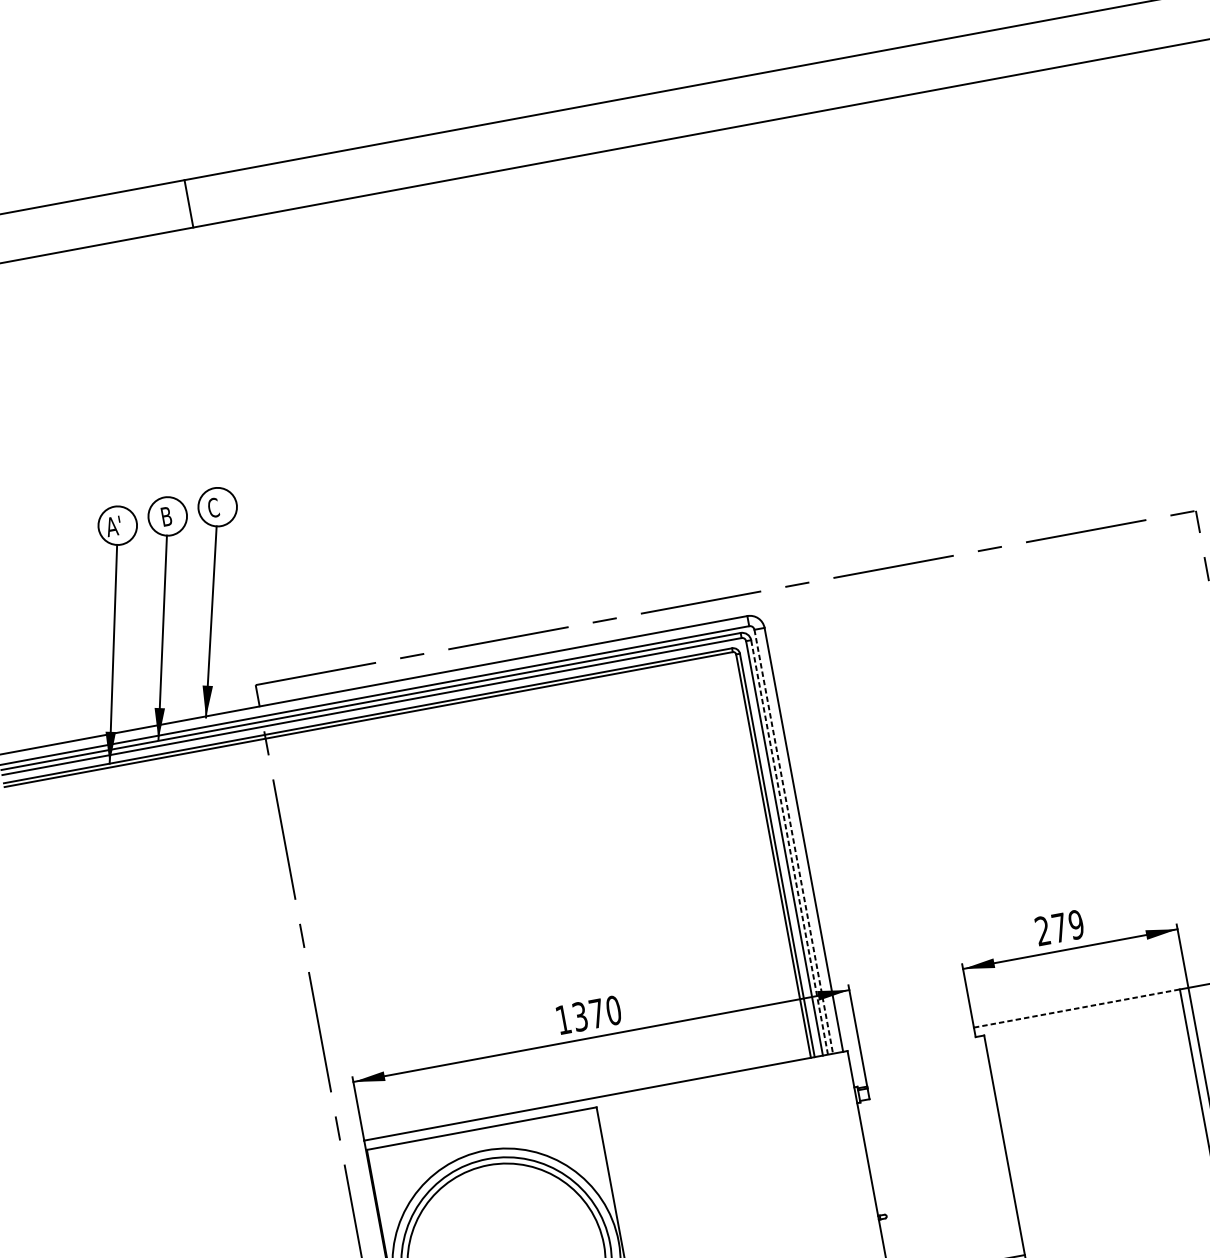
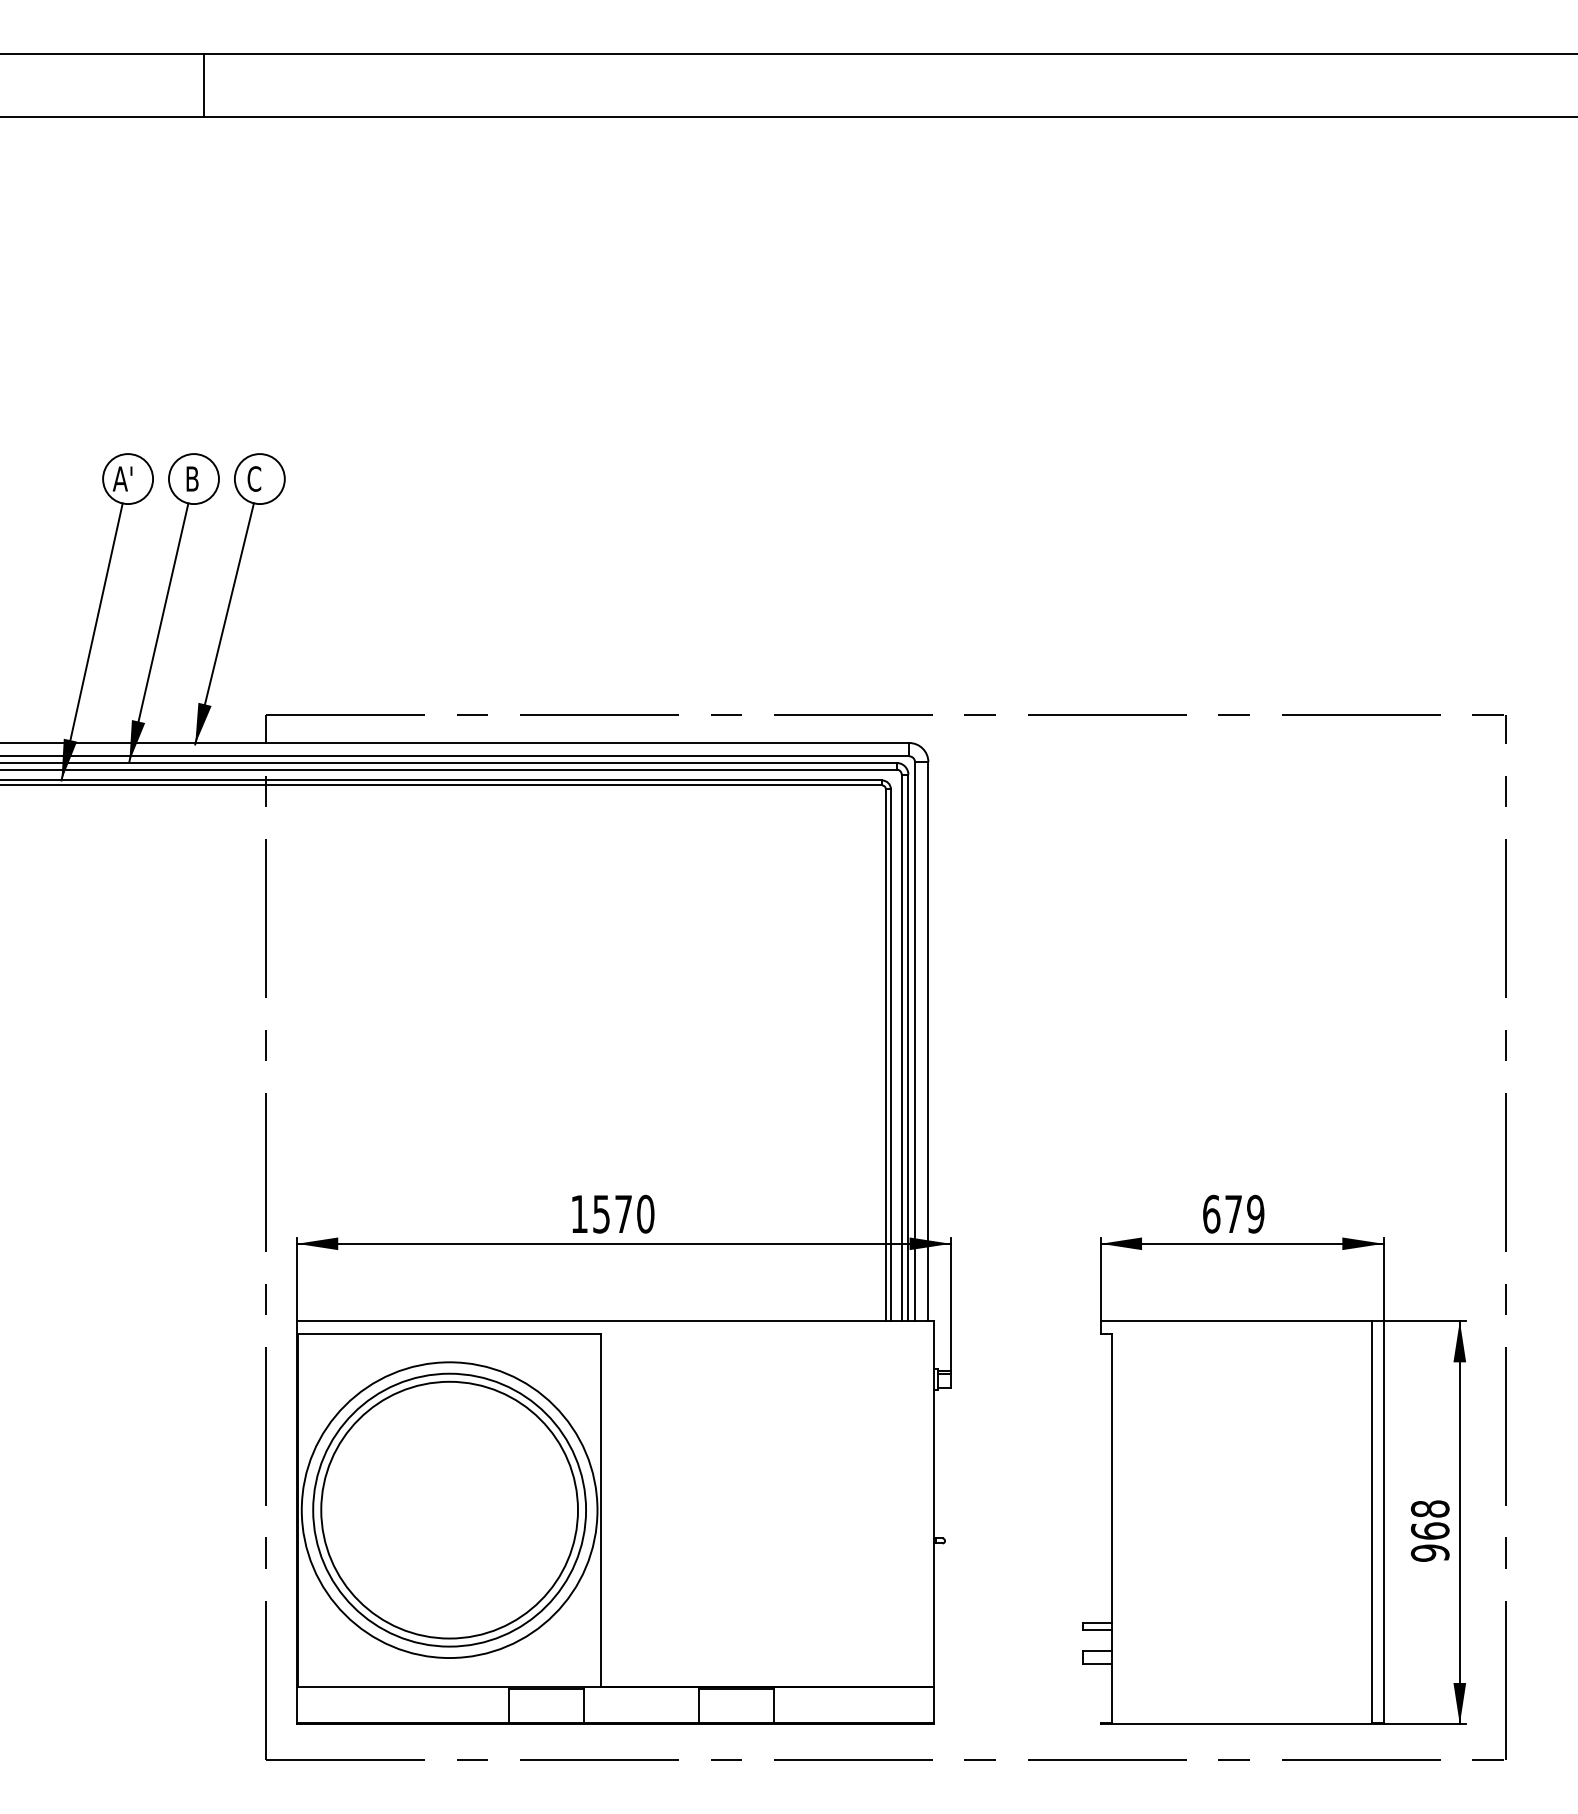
line: (188, 203) -> (203, 85), moved
line: (794, 842) -> (915, 1042), dashed -> solid
line: (789, 847) -> (908, 1047), dashed -> solid
text: (1042, 930) -> (1211, 1213), 279 -> 679
line: (1076, 1008) -> (1236, 1321), dashed -> solid
text: (580, 1016) -> (601, 1213), 1370 -> 1570

